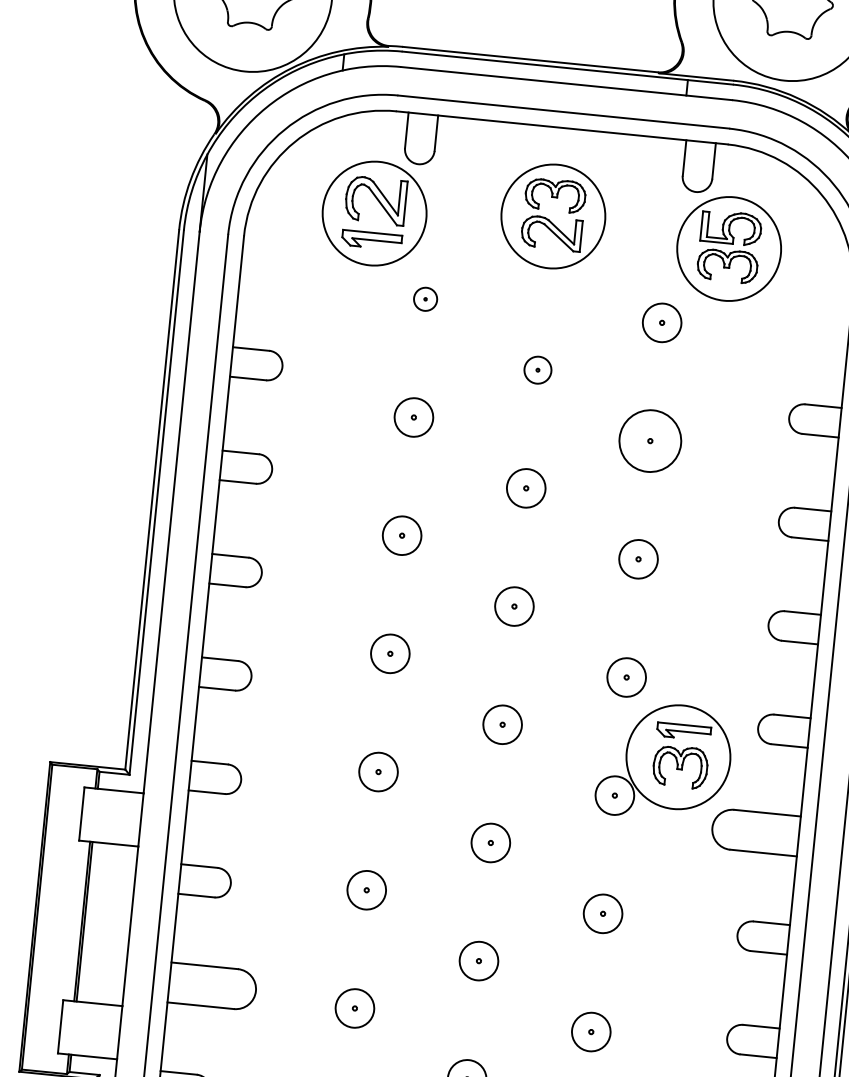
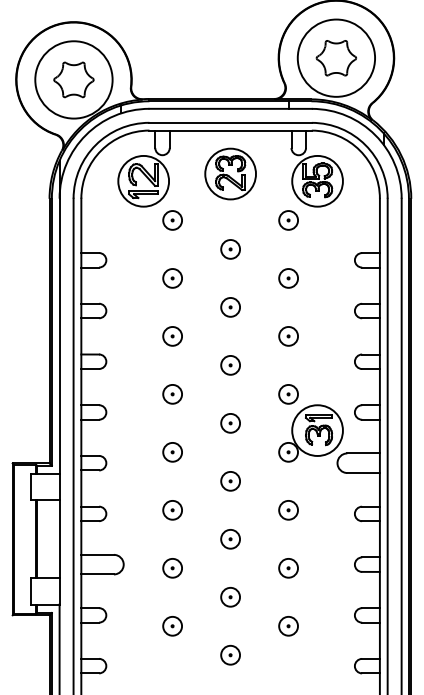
part: (425, 299) -> (172, 220), size x1.67
part: (537, 370) -> (230, 249), size x1.43
circle: (650, 441) -> (288, 278), size x0.62

